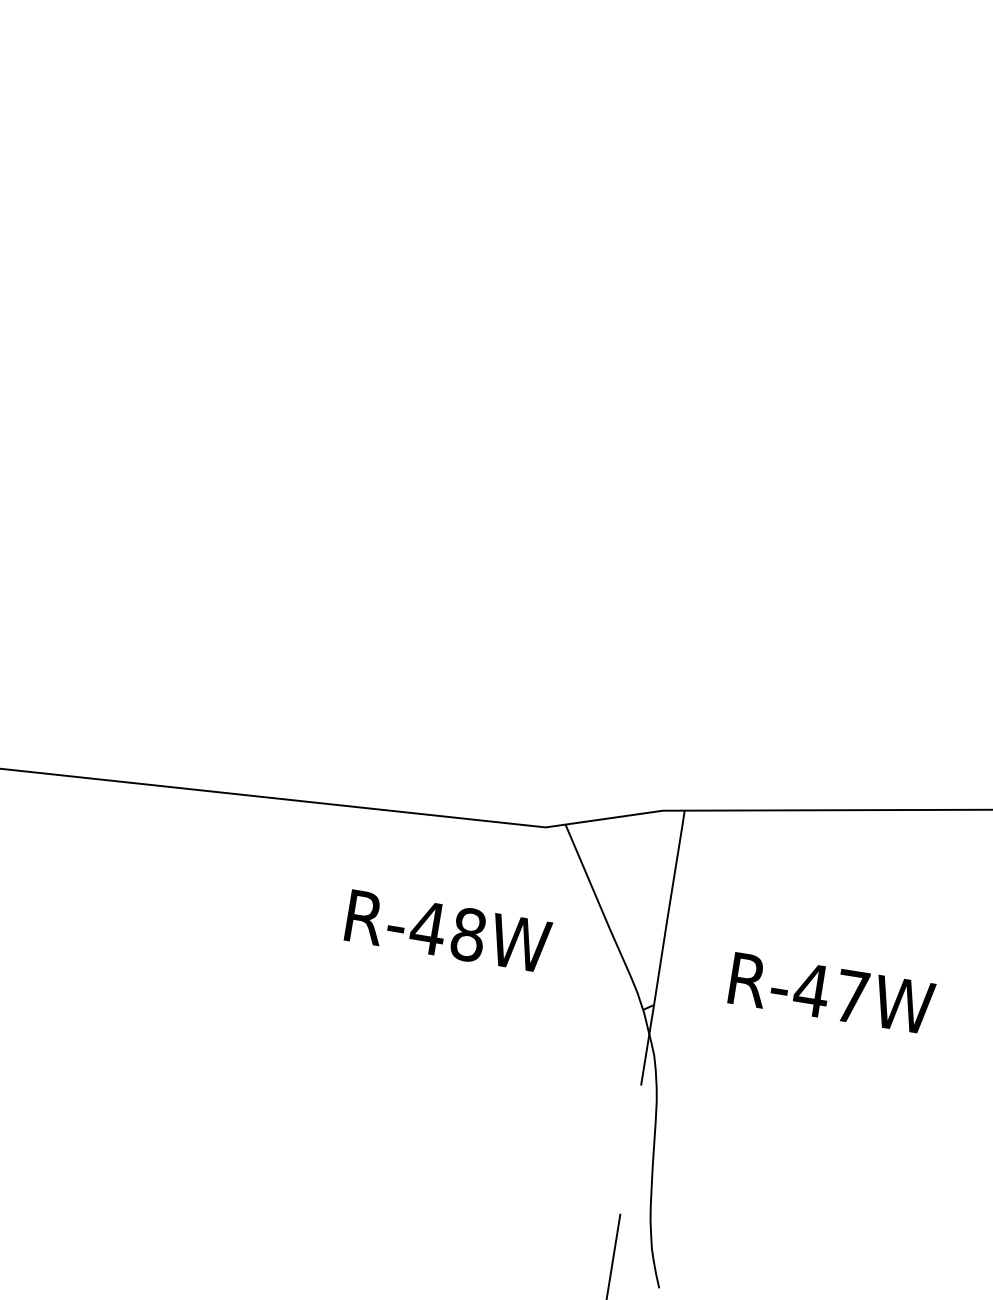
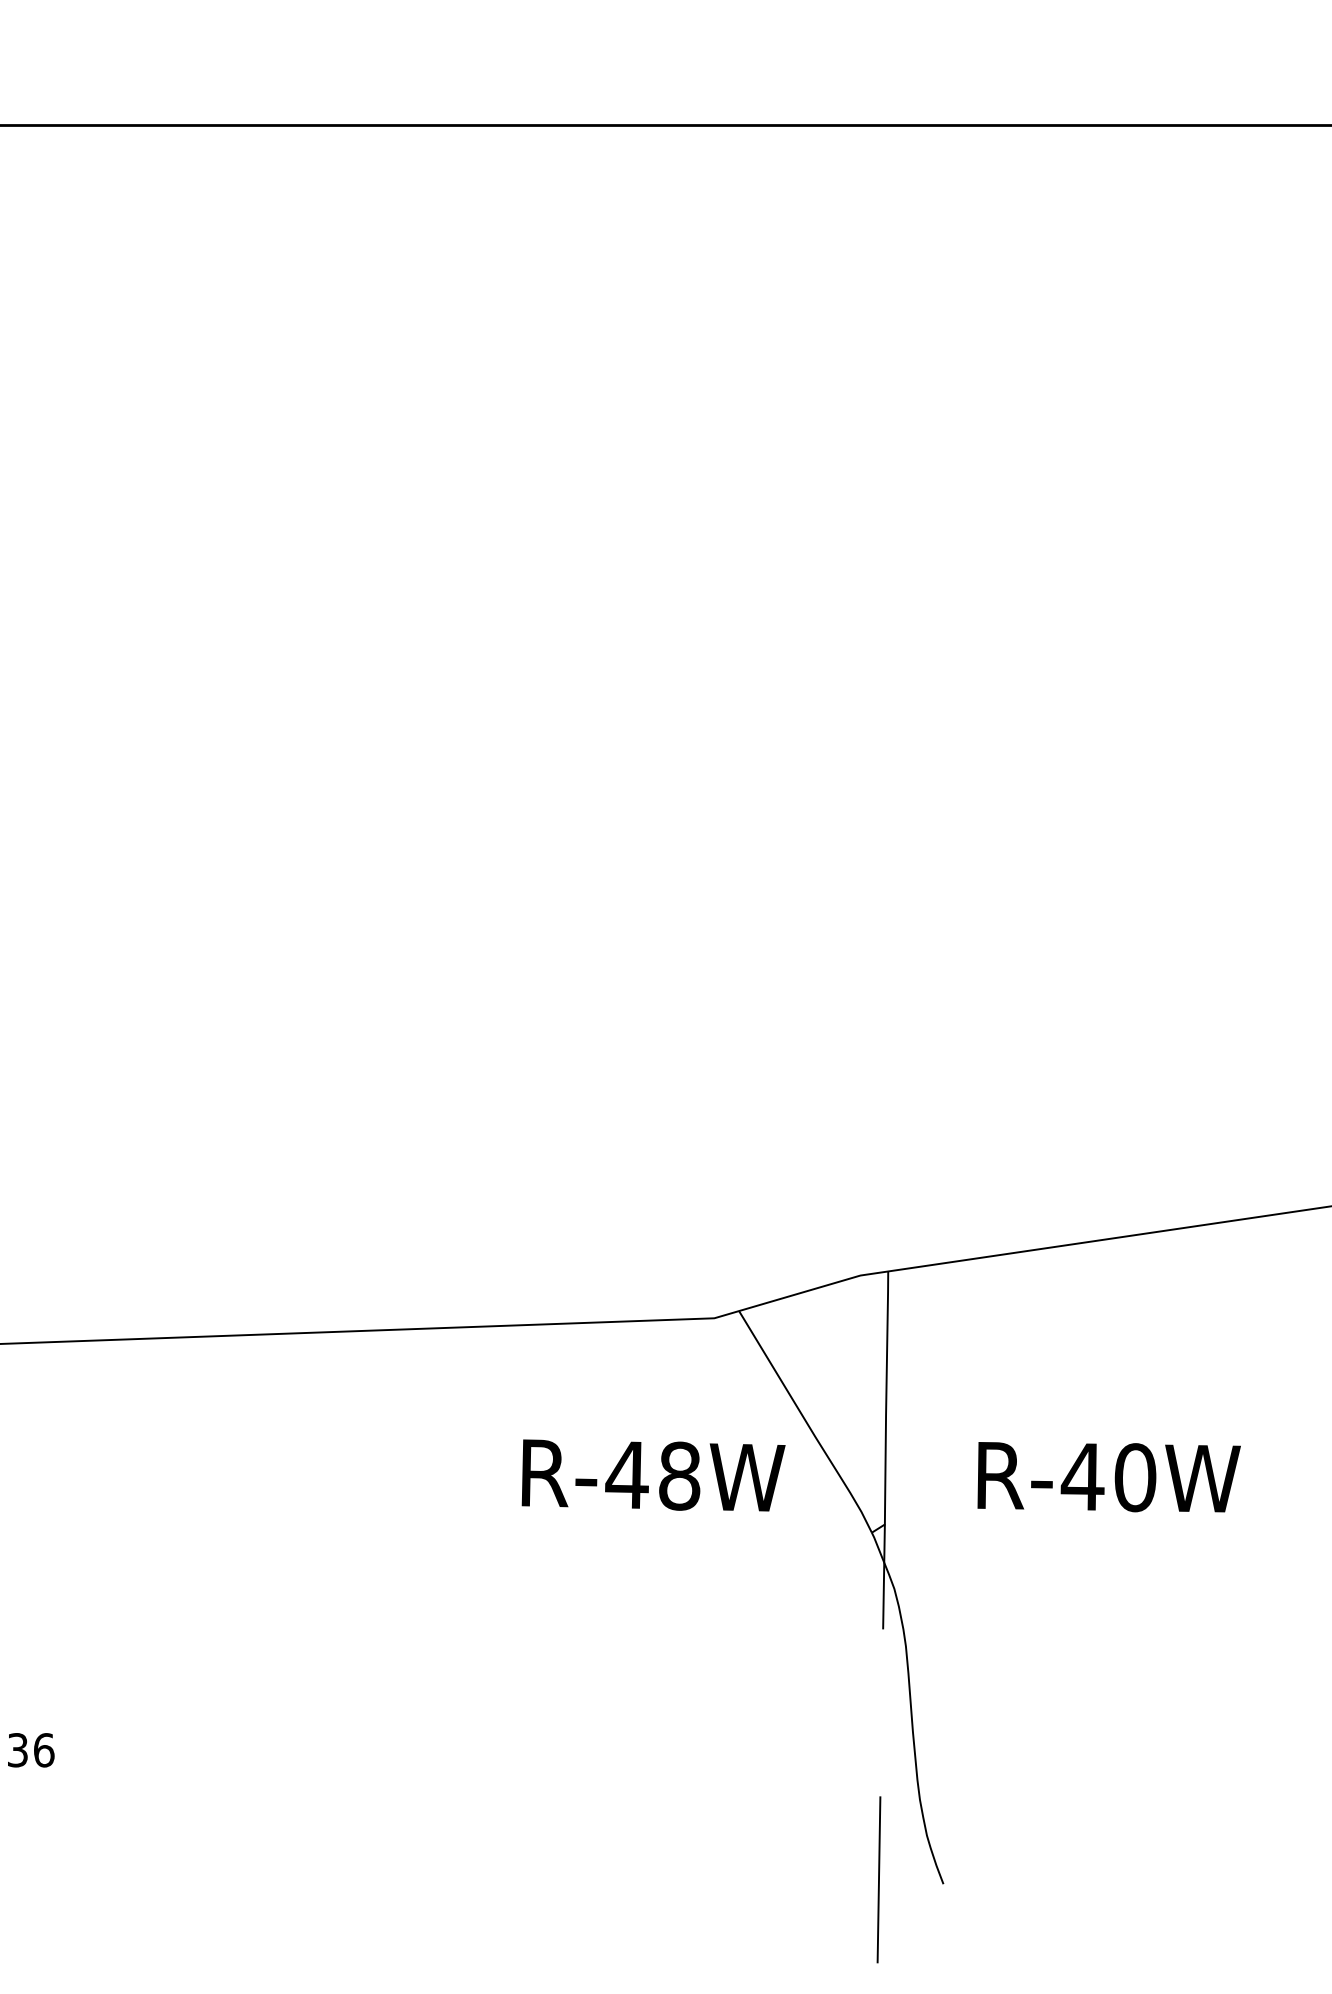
text: (448, 931) -> (653, 1475), moved
text: (852, 996) -> (1135, 1477), R-47W -> R-40W

